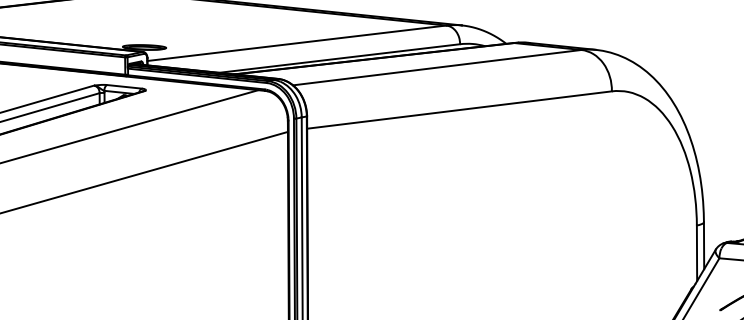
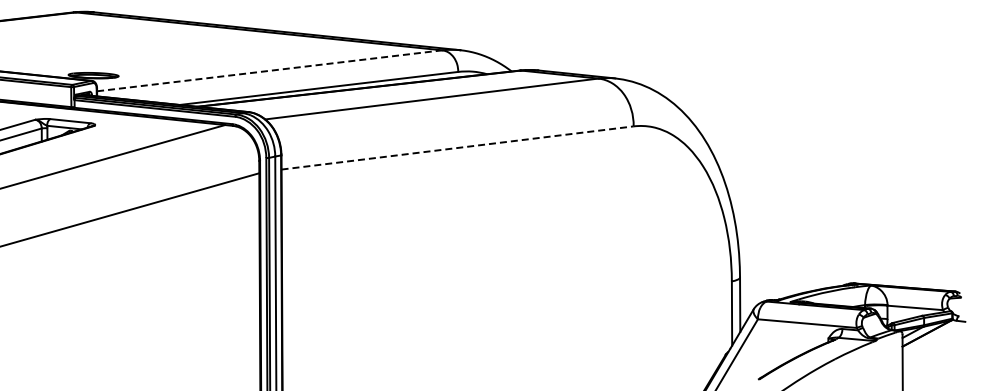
line: (296, 42) -> (269, 70), solid -> dashed
line: (460, 109) -> (458, 147), solid -> dashed

